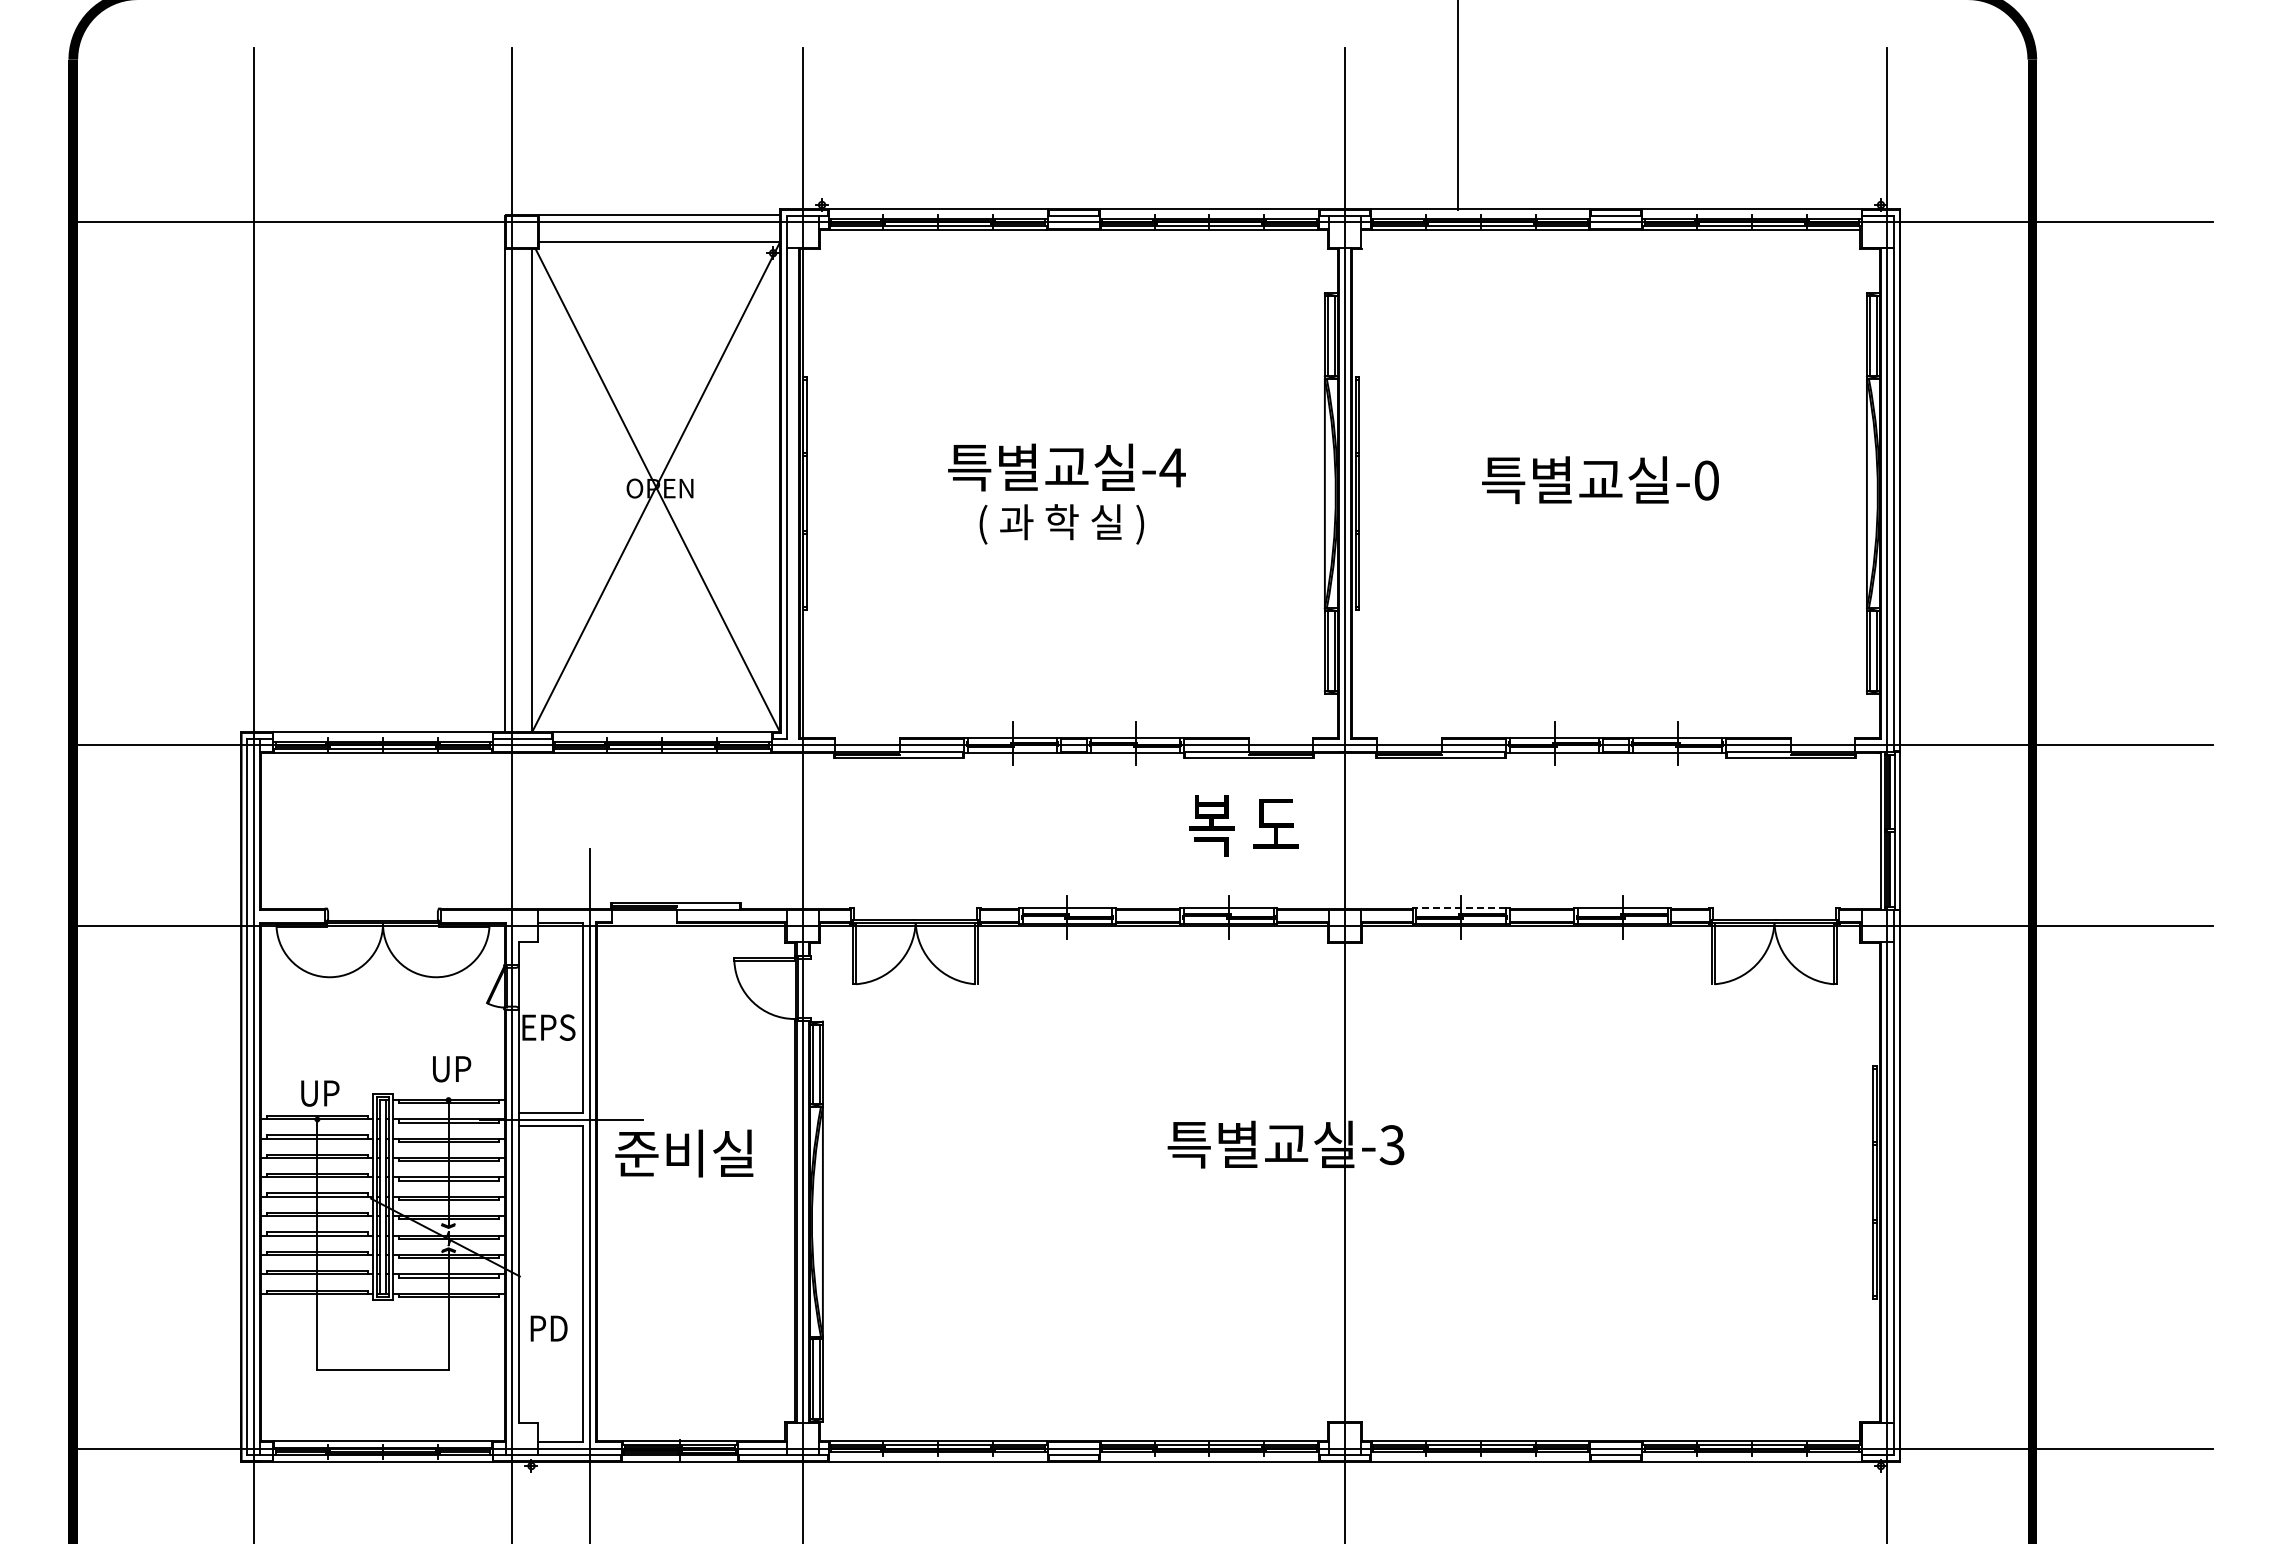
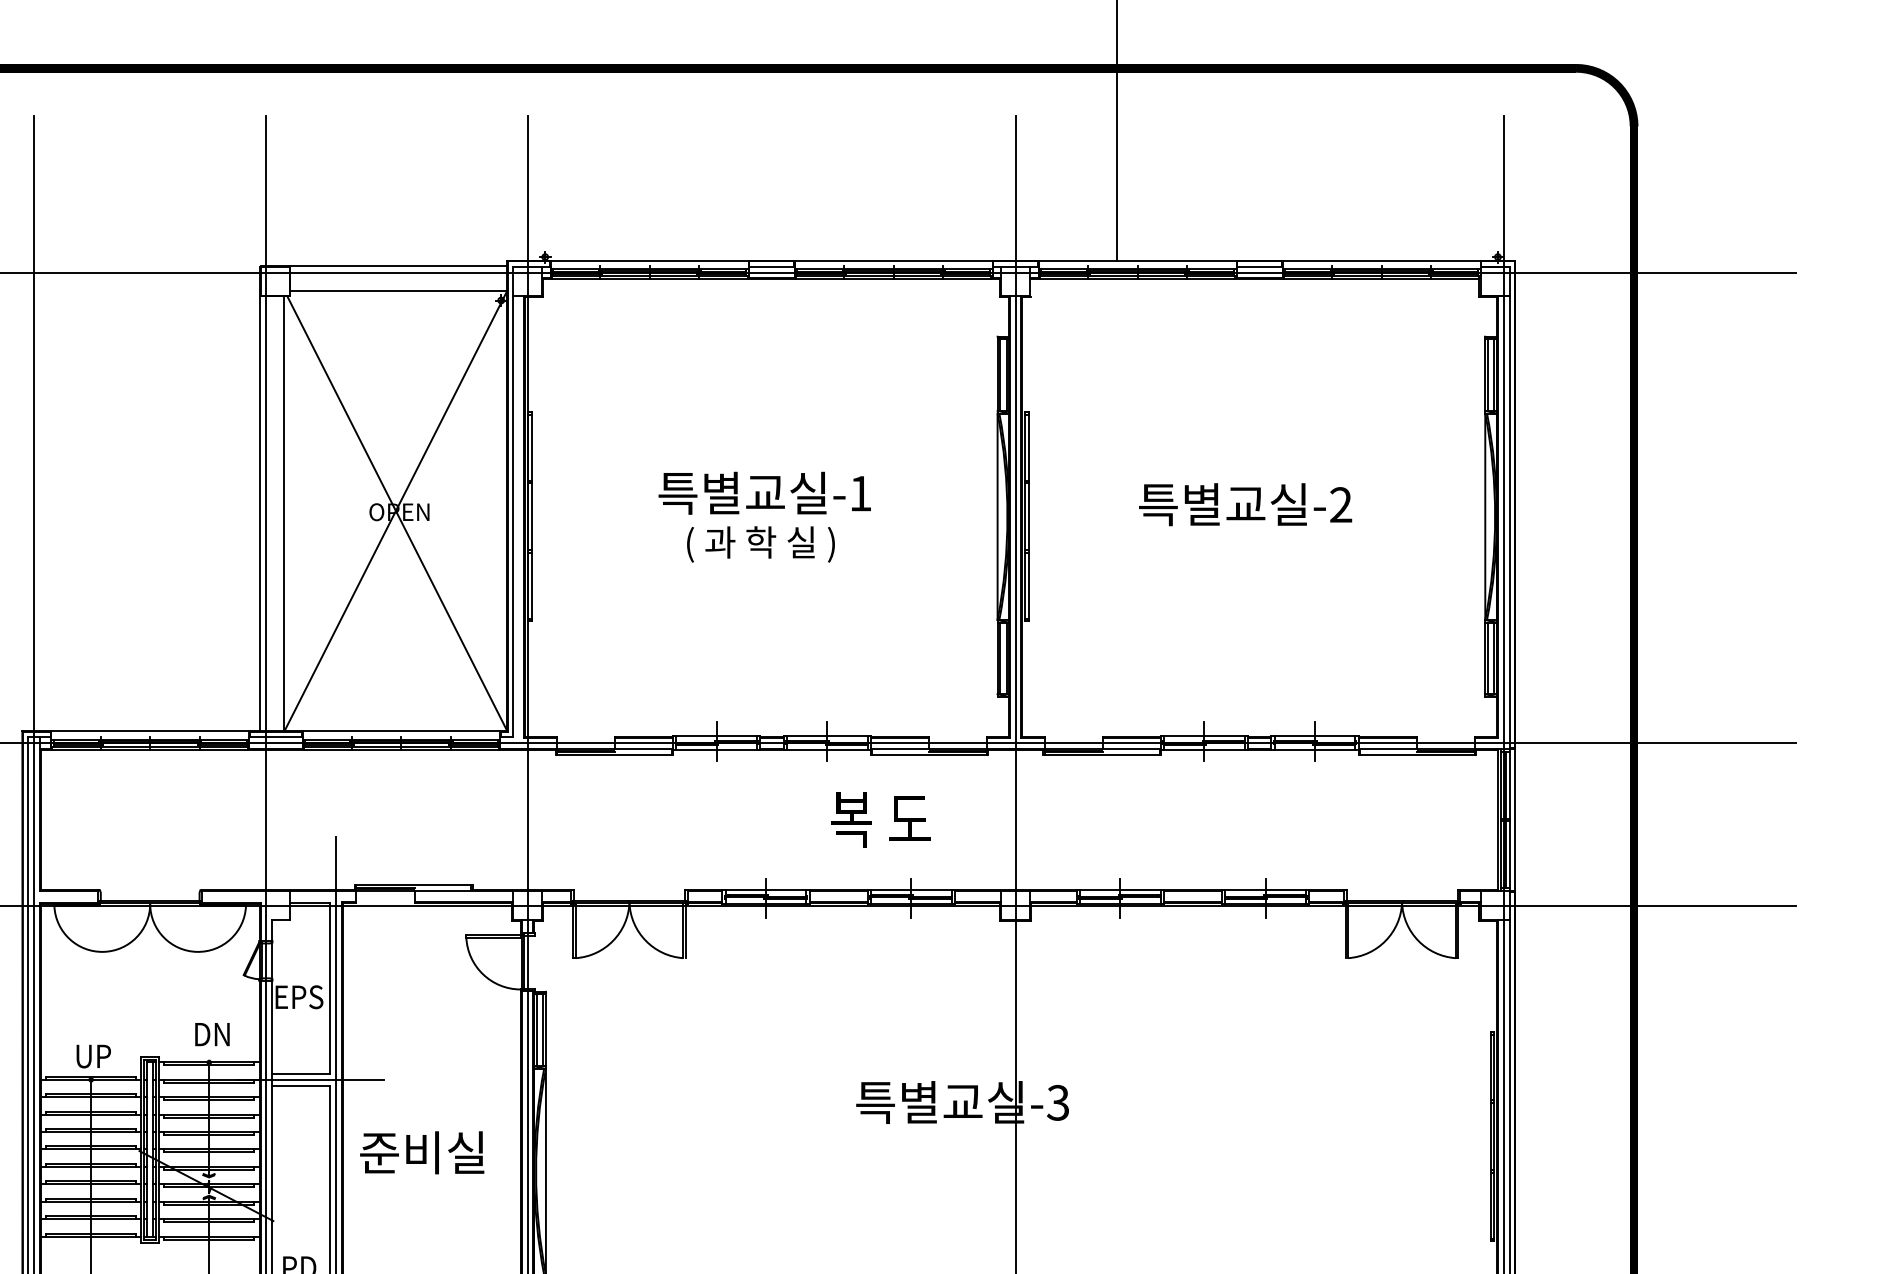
text: (1172, 467) -> (860, 493), -4 -> -1
text: (1706, 480) -> (1340, 504), -0 -> -2
text: (1243, 825) -> (880, 819), moved
line: (1461, 907) -> (1120, 889), dashed -> solid
text: (452, 1069) -> (212, 1034), UP -> DN
text: (684, 1153) -> (422, 1152), moved

